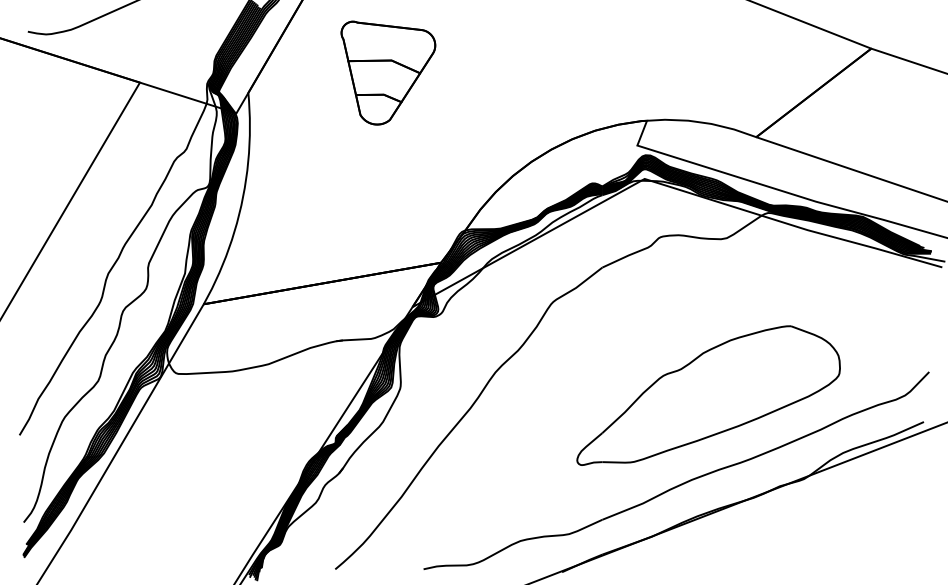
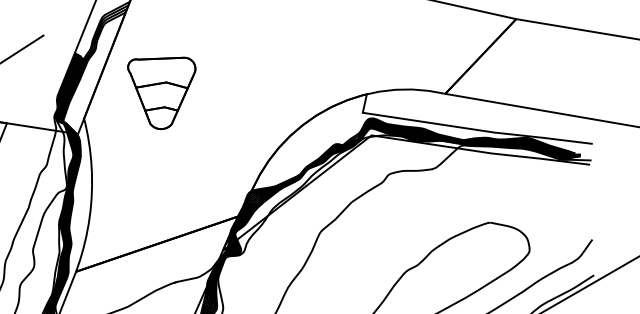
part: (388, 72) -> (165, 91), moved

